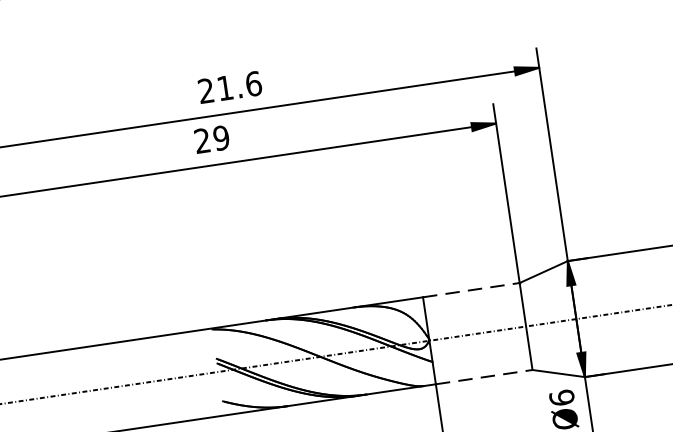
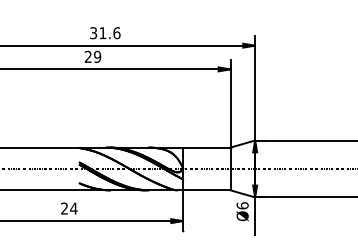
text: (206, 91) -> (93, 33), 21.6 -> 31.6
line: (470, 289) -> (206, 147), dashed -> solid
line: (483, 377) -> (206, 190), dashed -> solid

